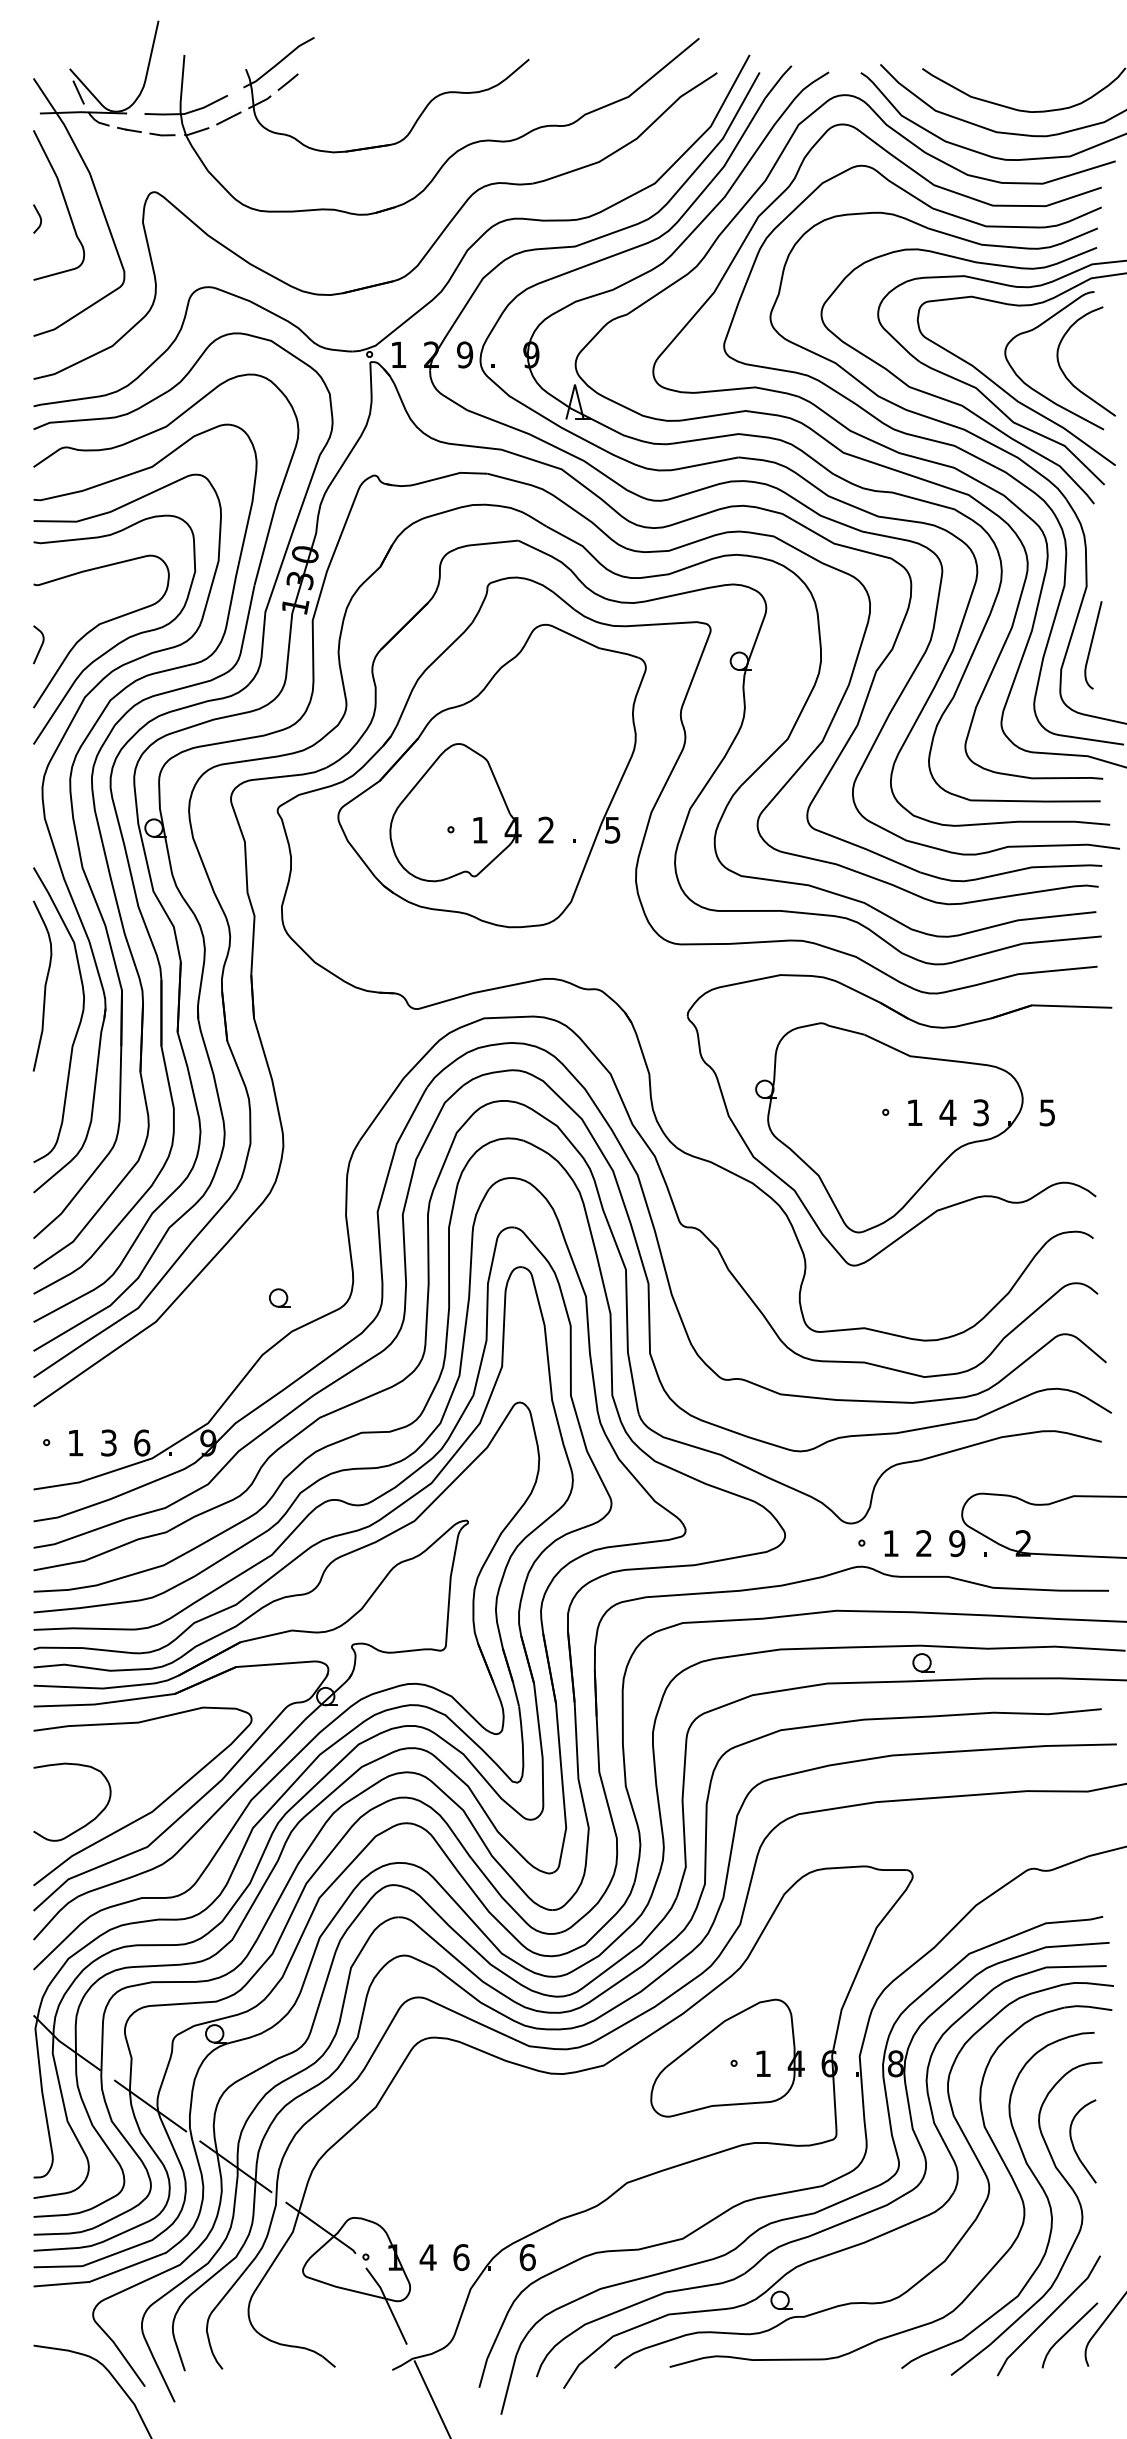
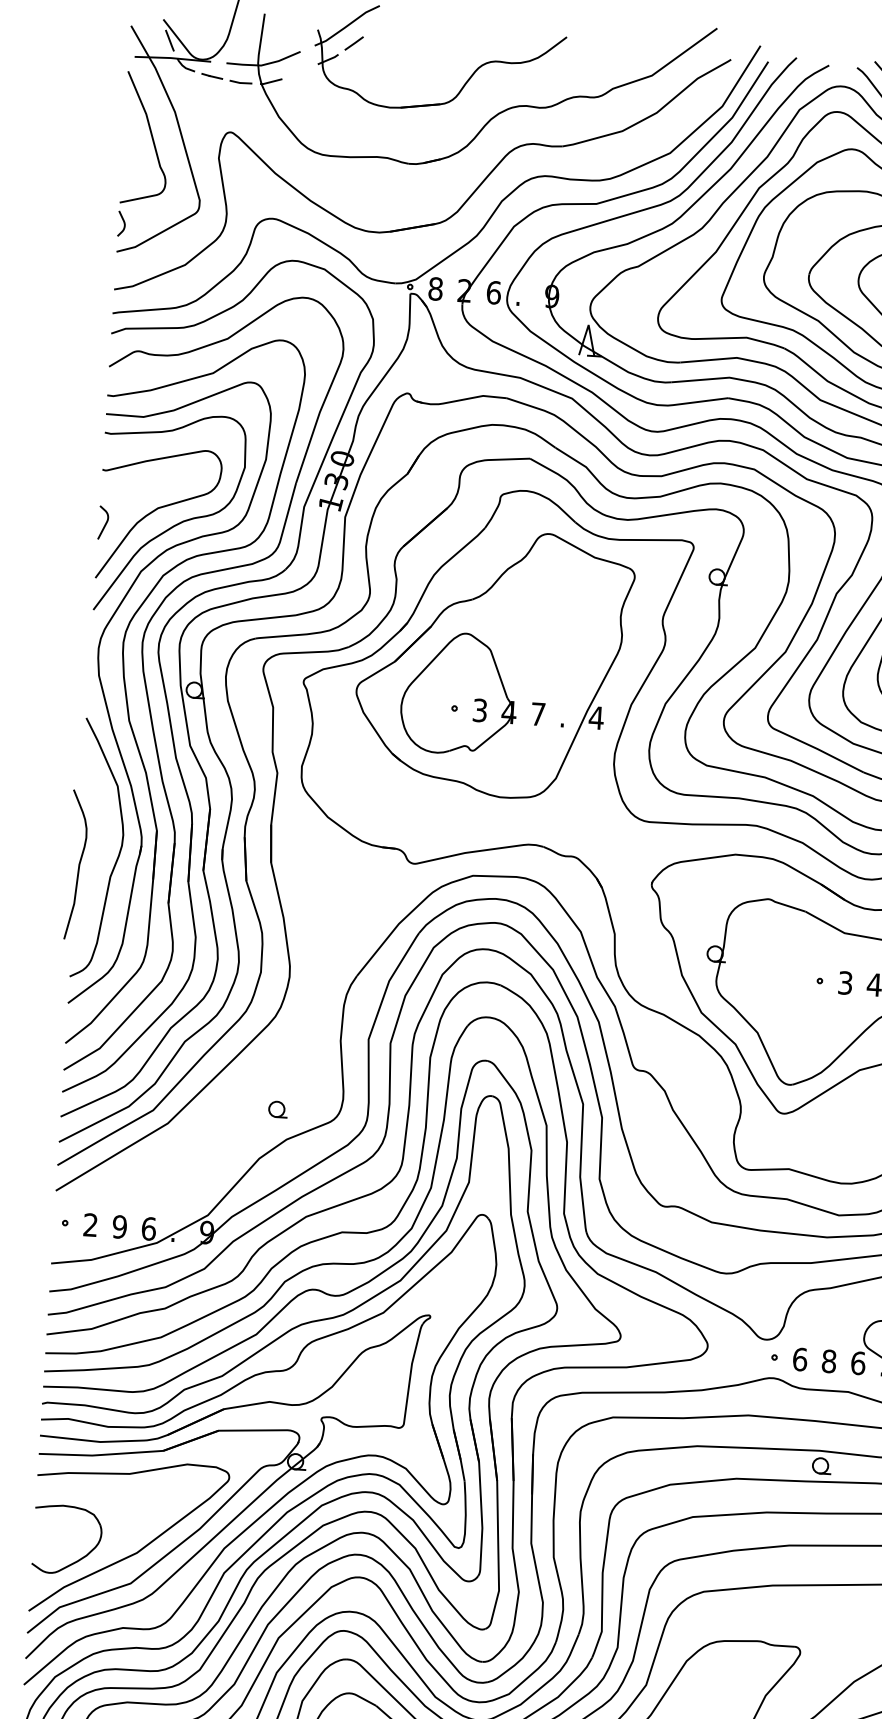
line: (228, 118) -> (299, 71), removed
curve: (39, 218) -> (123, 223), moved
text: (398, 354) -> (435, 288), 1 -> 8
text: (465, 354) -> (494, 292), 9 -> 6
text: (479, 829) -> (479, 709), 1 -> 3
text: (545, 829) -> (537, 713), 2 -> 7
text: (612, 830) -> (596, 718), 5 -> 4
curve: (44, 985) -> (78, 864), moved
text: (914, 1112) -> (845, 982), 1 -> 3
text: (75, 1442) -> (90, 1224), 1 -> 2
text: (108, 1442) -> (119, 1226), 3 -> 9
text: (891, 1543) -> (800, 1359), 1 -> 6
text: (924, 1543) -> (829, 1361), 2 -> 8
text: (957, 1543) -> (858, 1363), 9 -> 6

